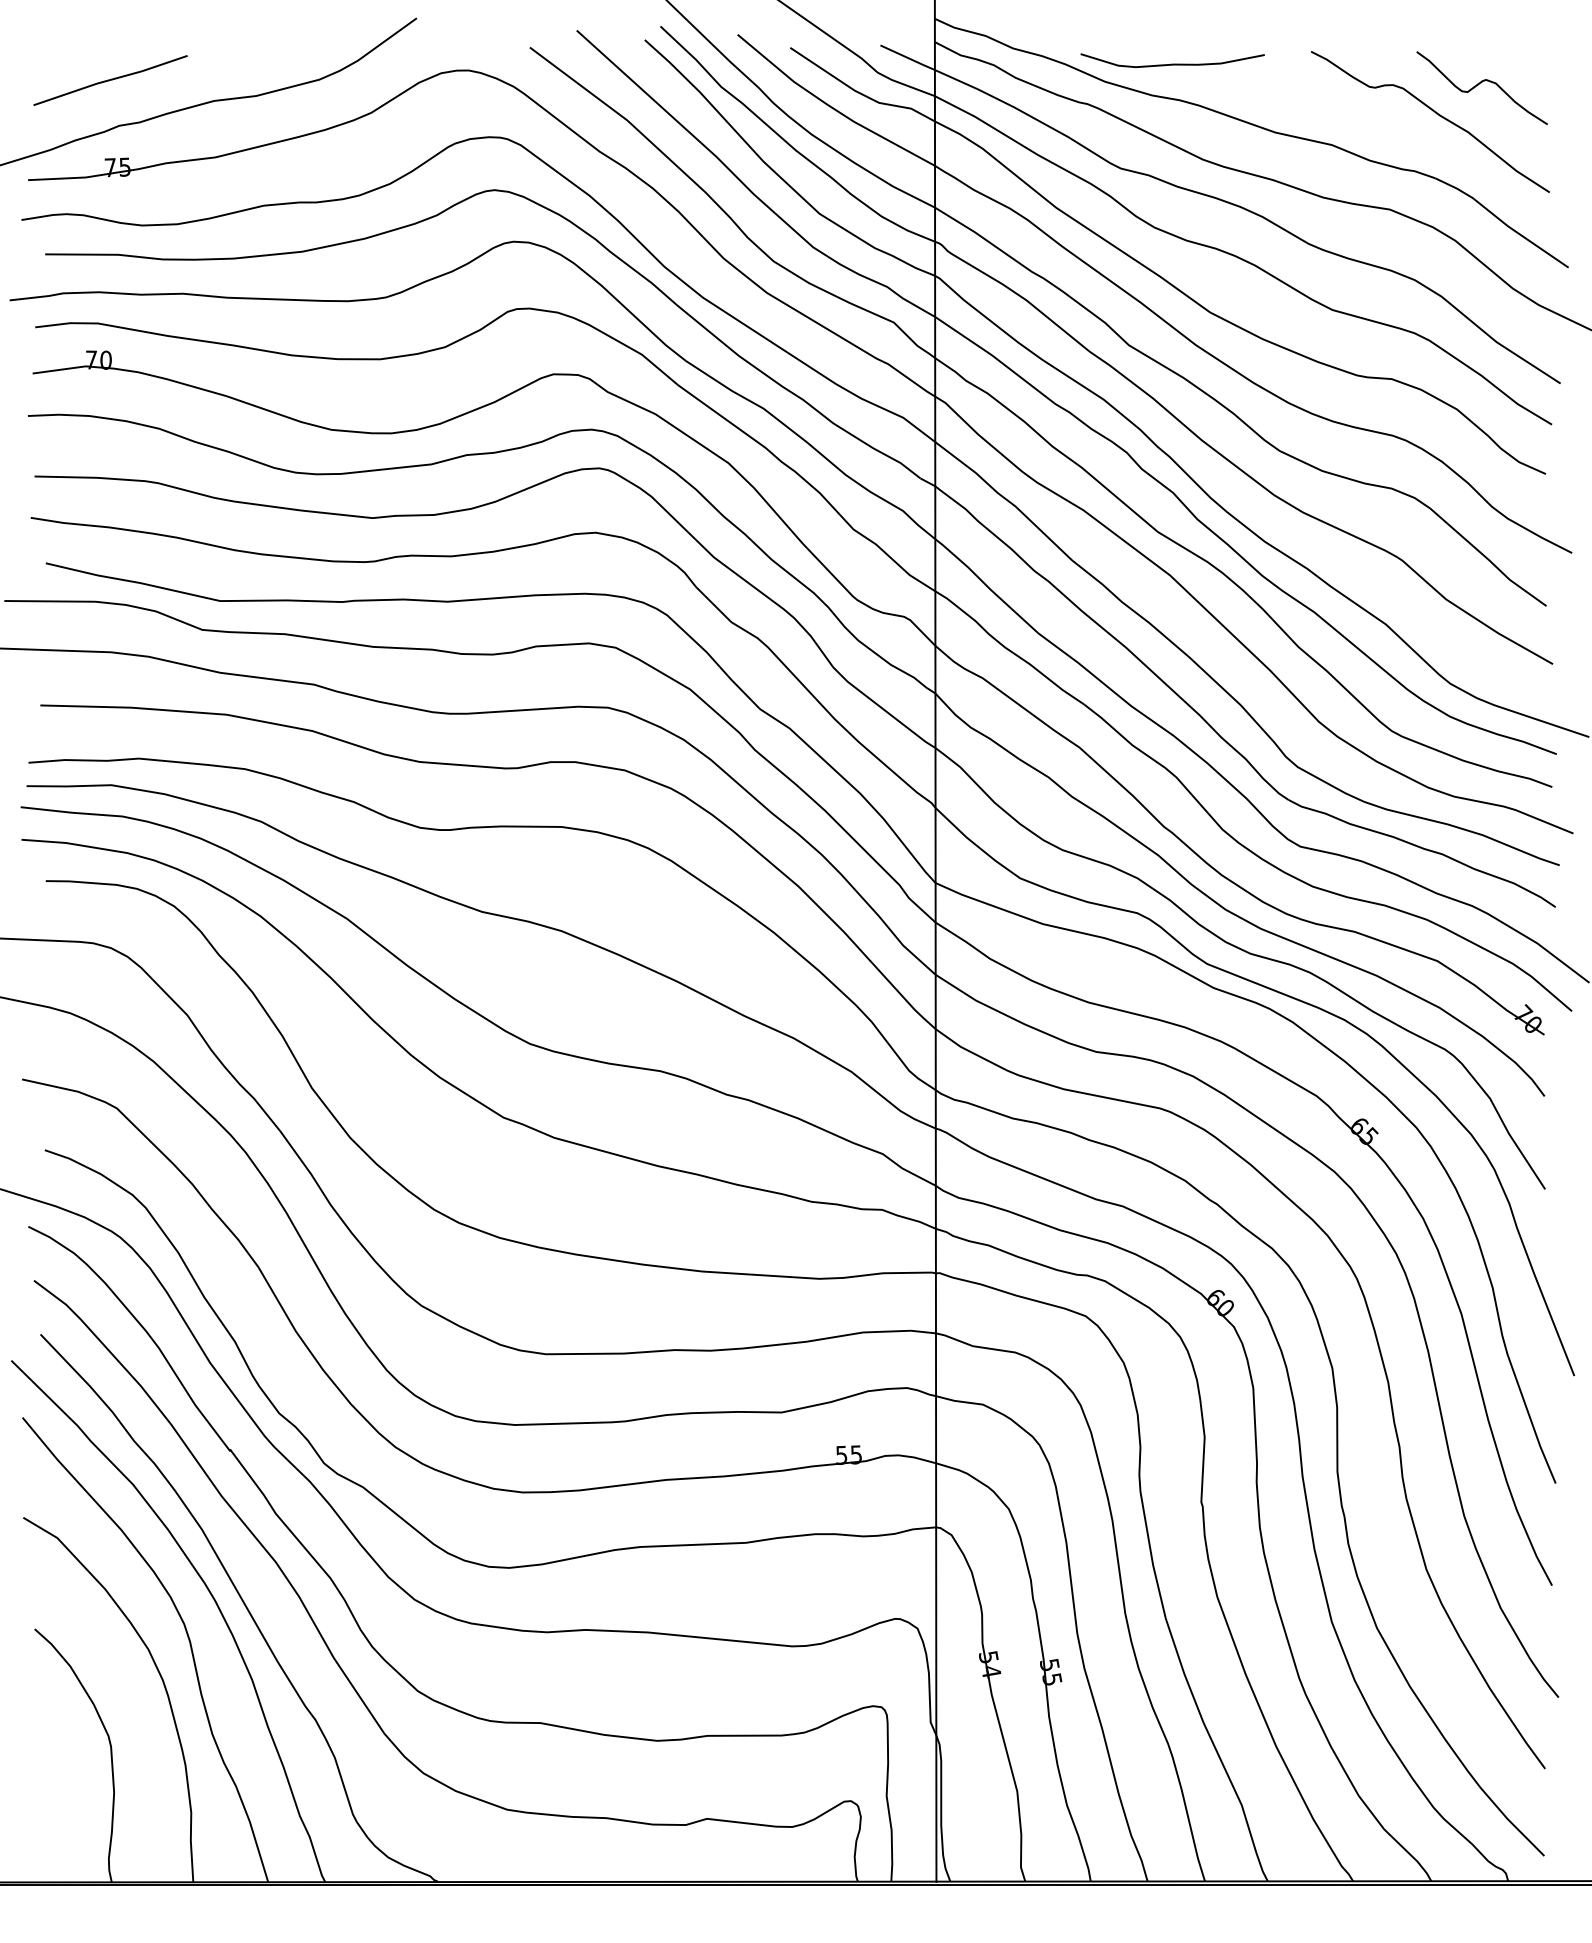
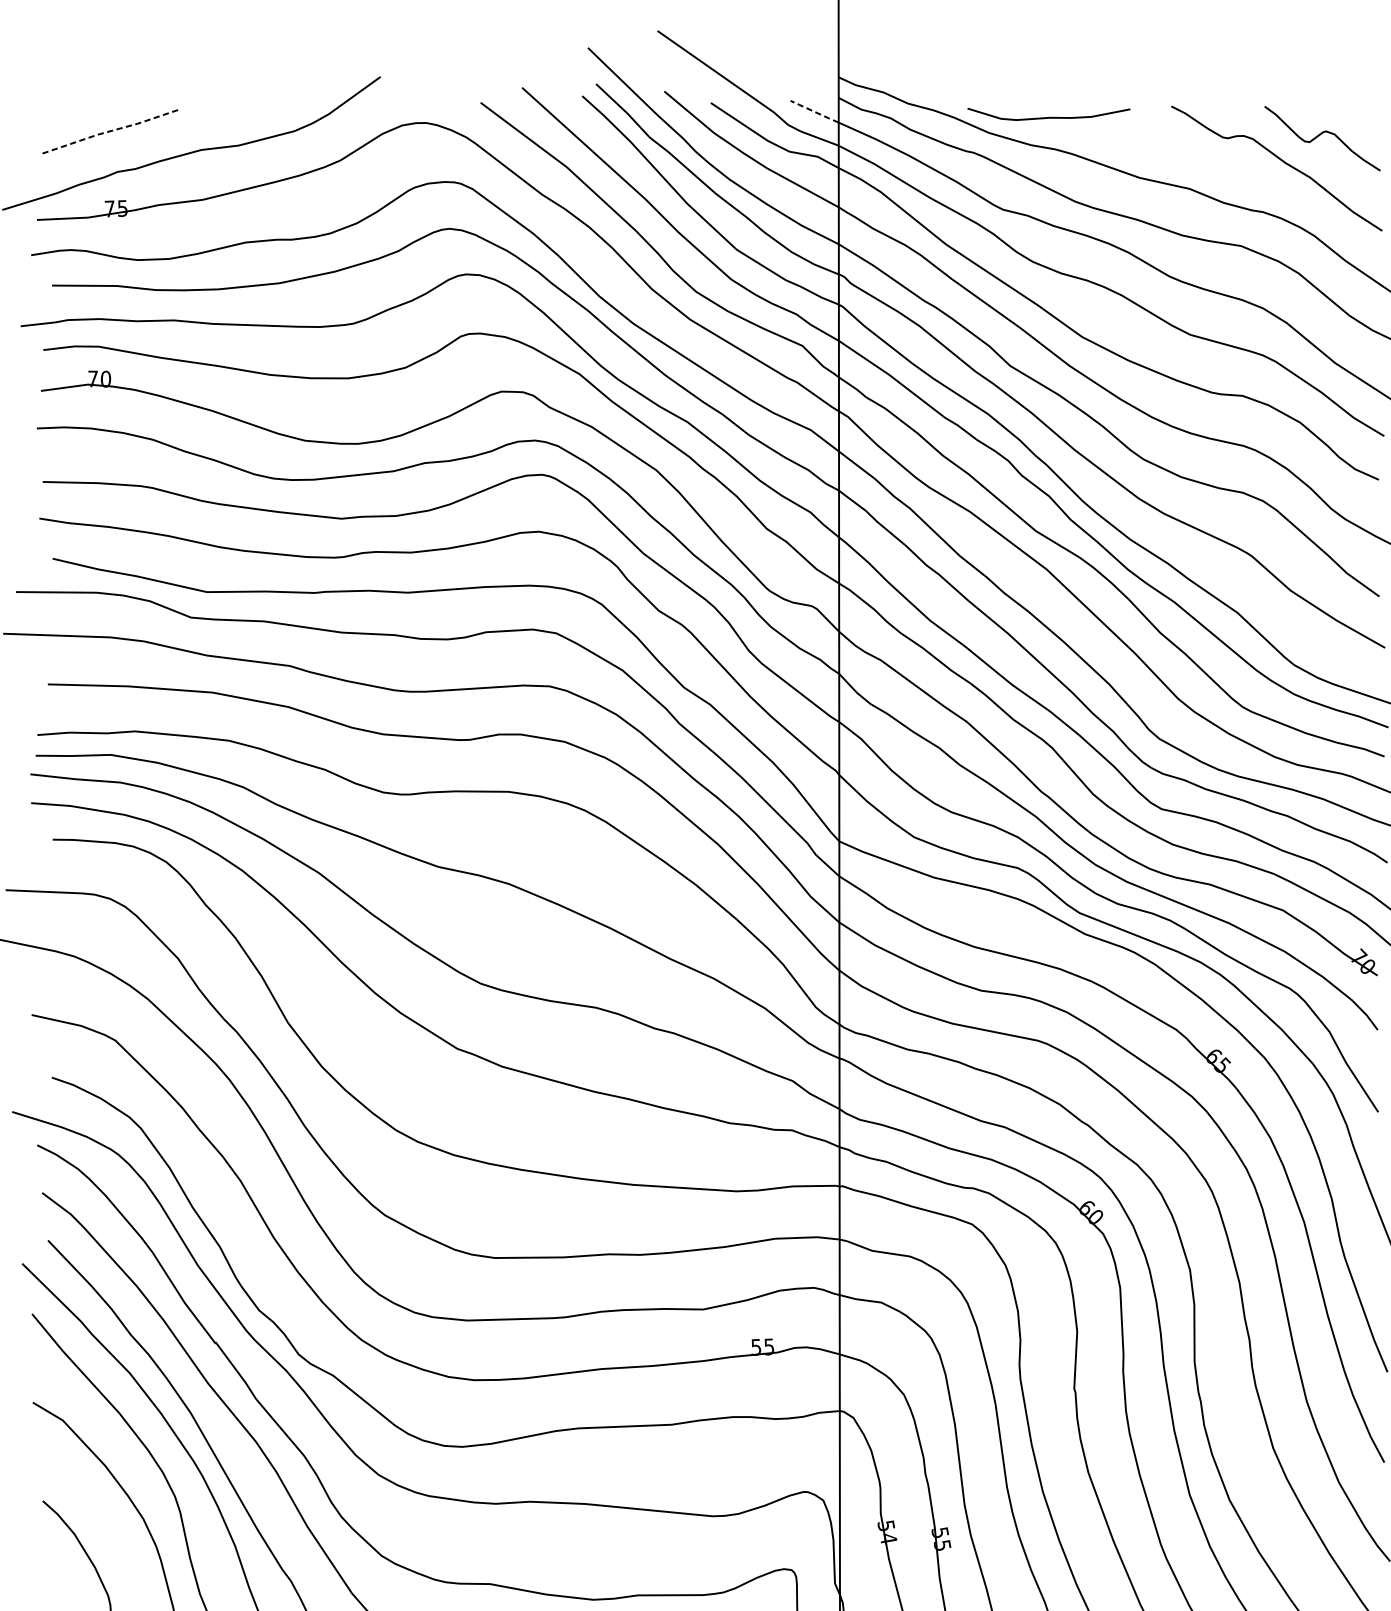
line: (907, 57) -> (814, 111), solid -> dashed
line: (109, 80) -> (108, 131), solid -> dashed

